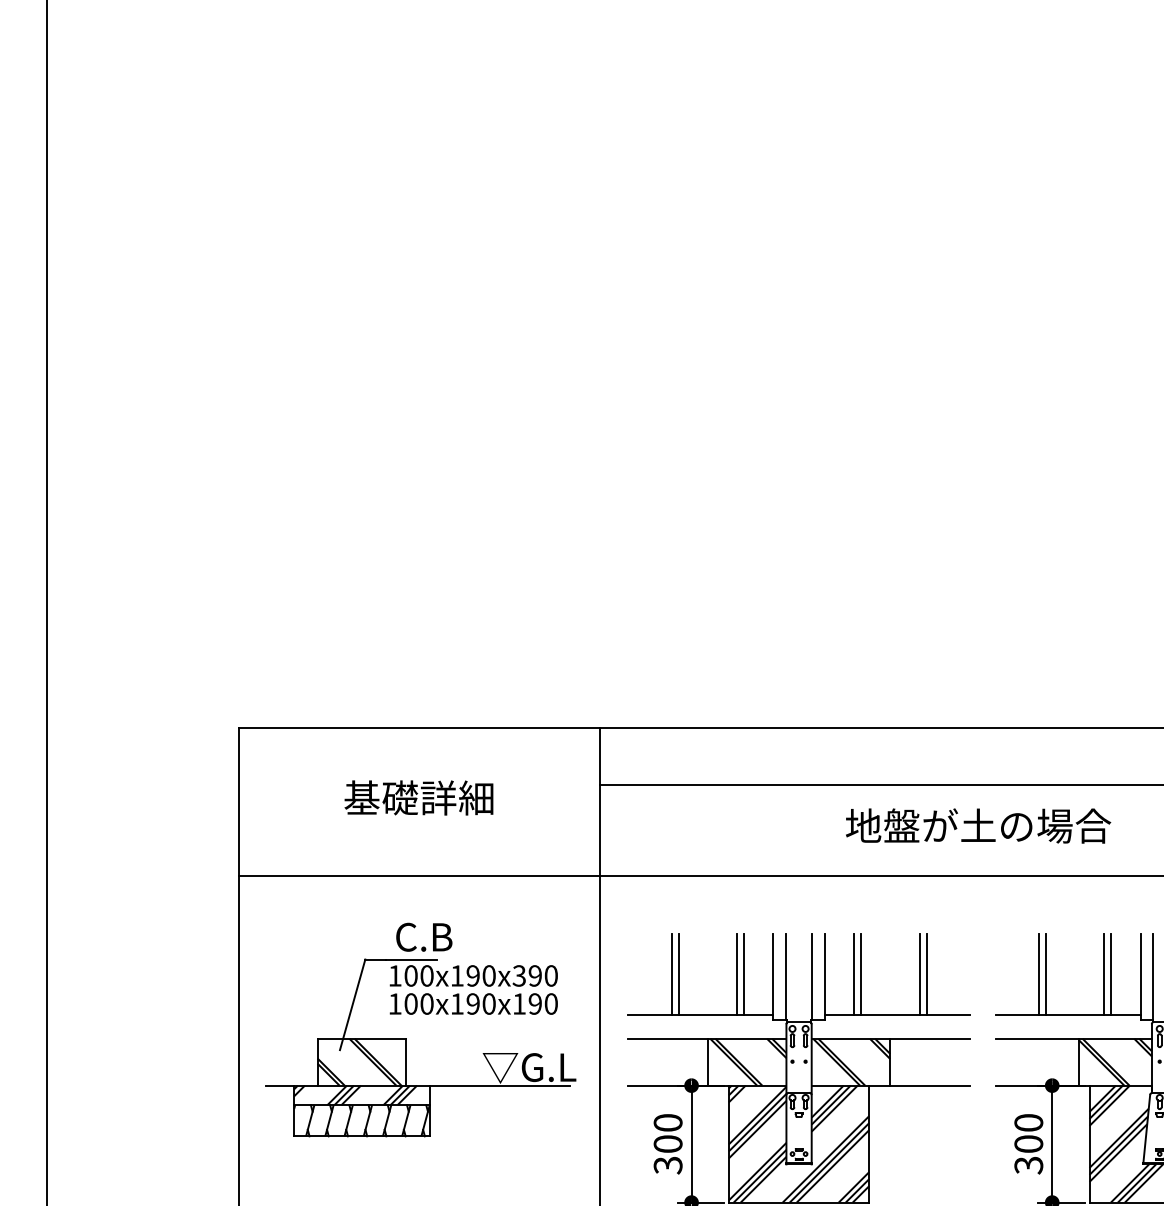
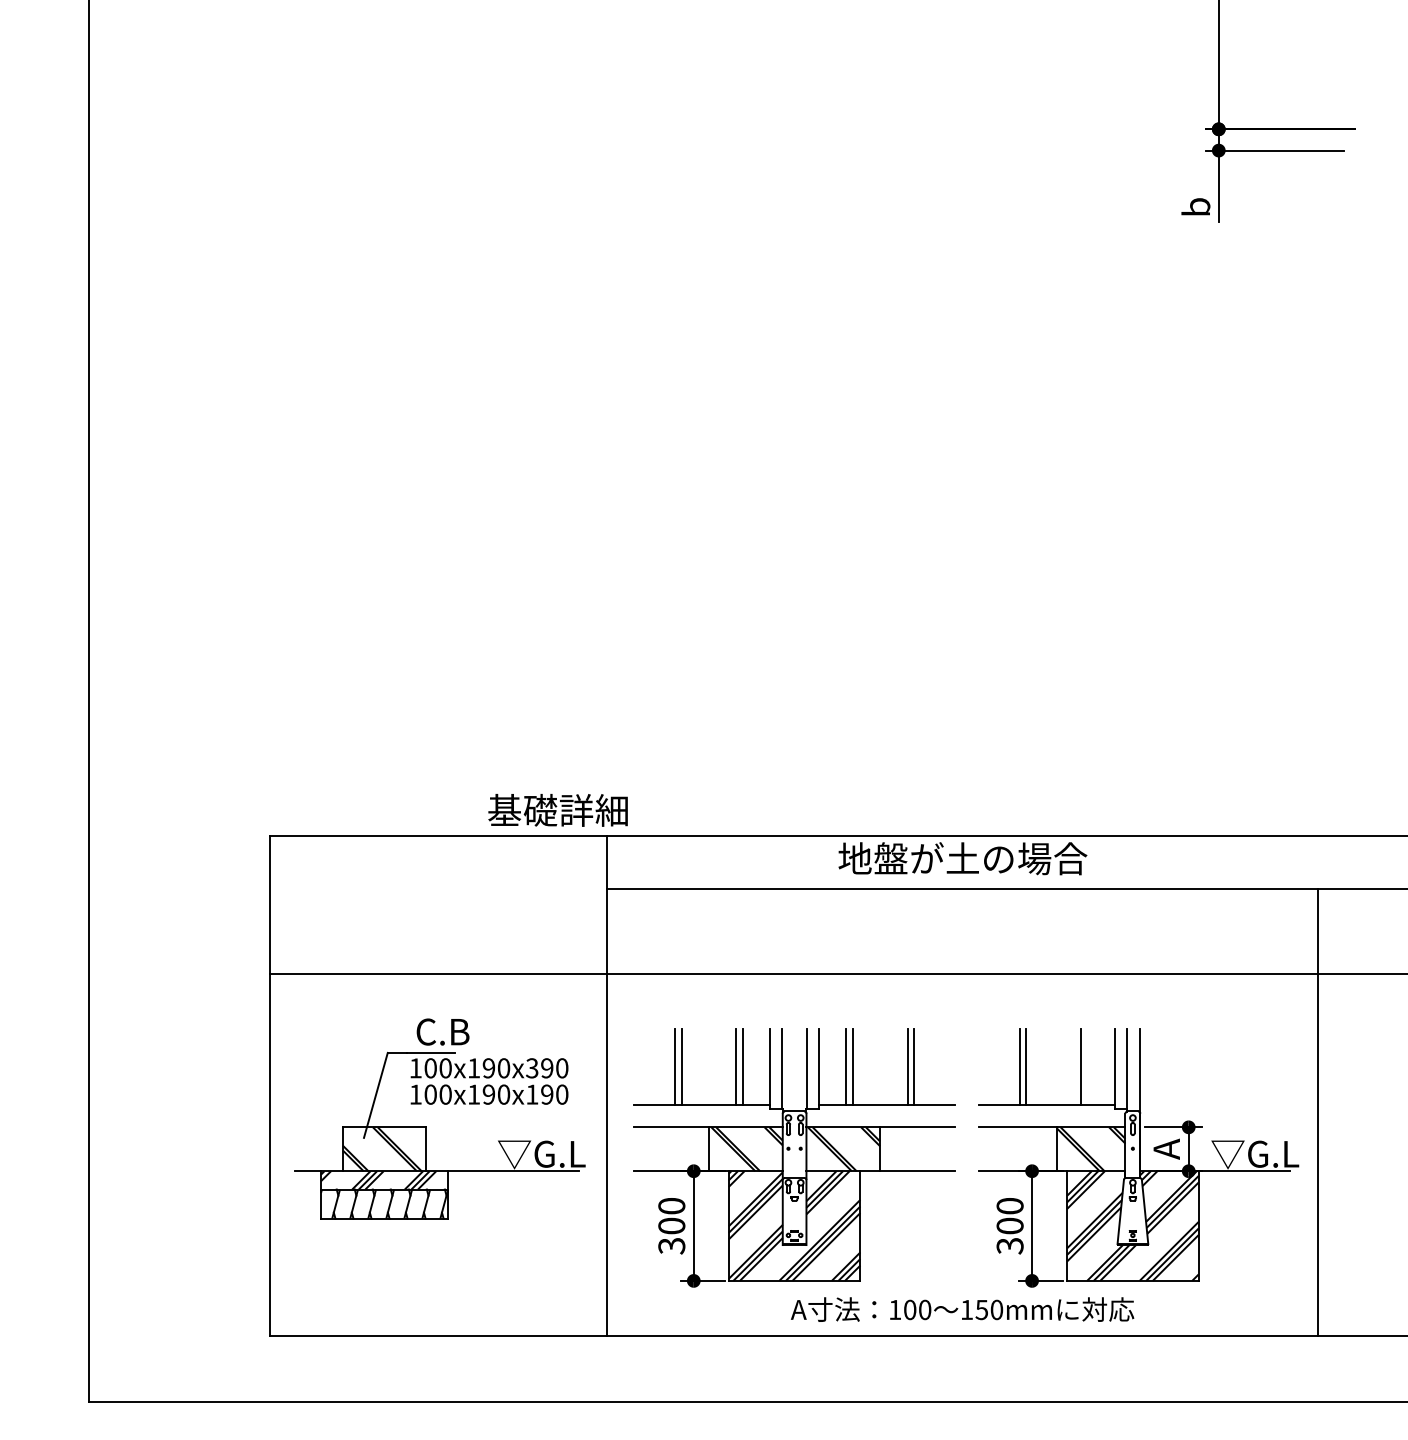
text: (418, 798) -> (557, 810), moved
text: (978, 825) -> (962, 858), moved
line: (1111, 975) -> (1087, 1067), removed

